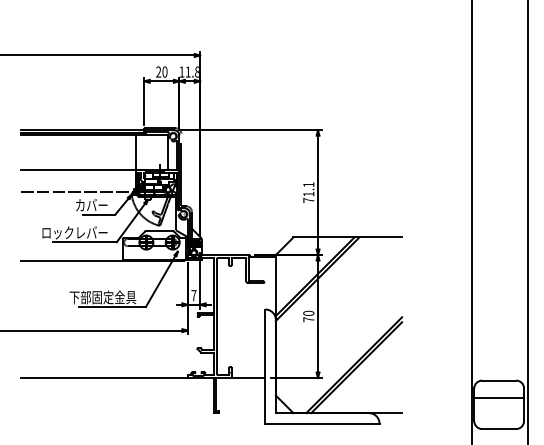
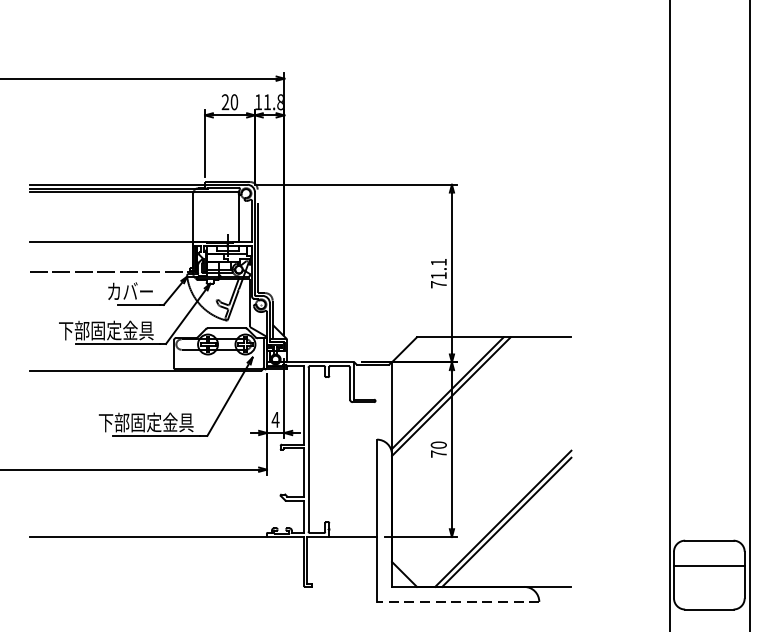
text: (74, 232) -> (105, 330), ロックレバー -> 下部固定金具
text: (193, 295) -> (274, 419), 7 -> 4
line: (321, 423) -> (456, 601), solid -> dashed

